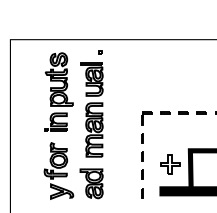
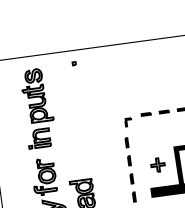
part: (91, 109) -> (72, 121), removed
part: (146, 118) -> (128, 122), size x0.6
part: (170, 164) -> (158, 164), size x0.7

